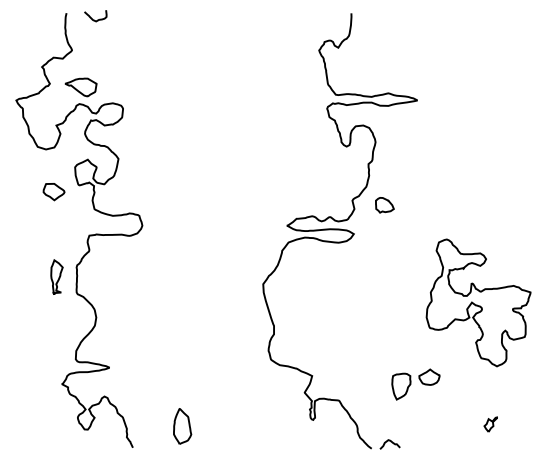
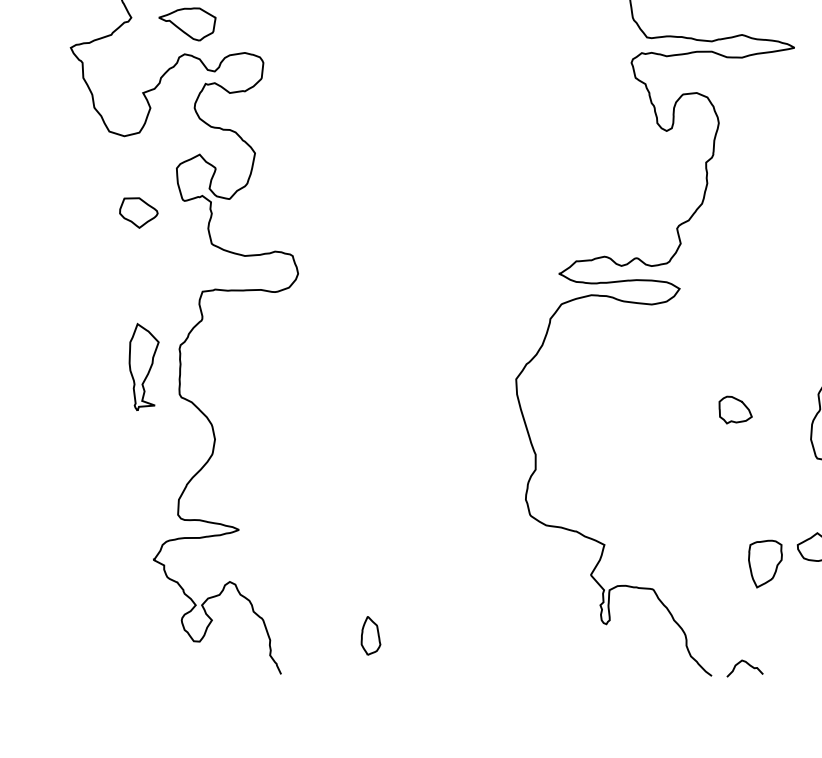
part: (384, 205) -> (734, 410), moved
part: (56, 276) -> (143, 365), size x1.4
part: (182, 426) -> (370, 635), size x0.6

